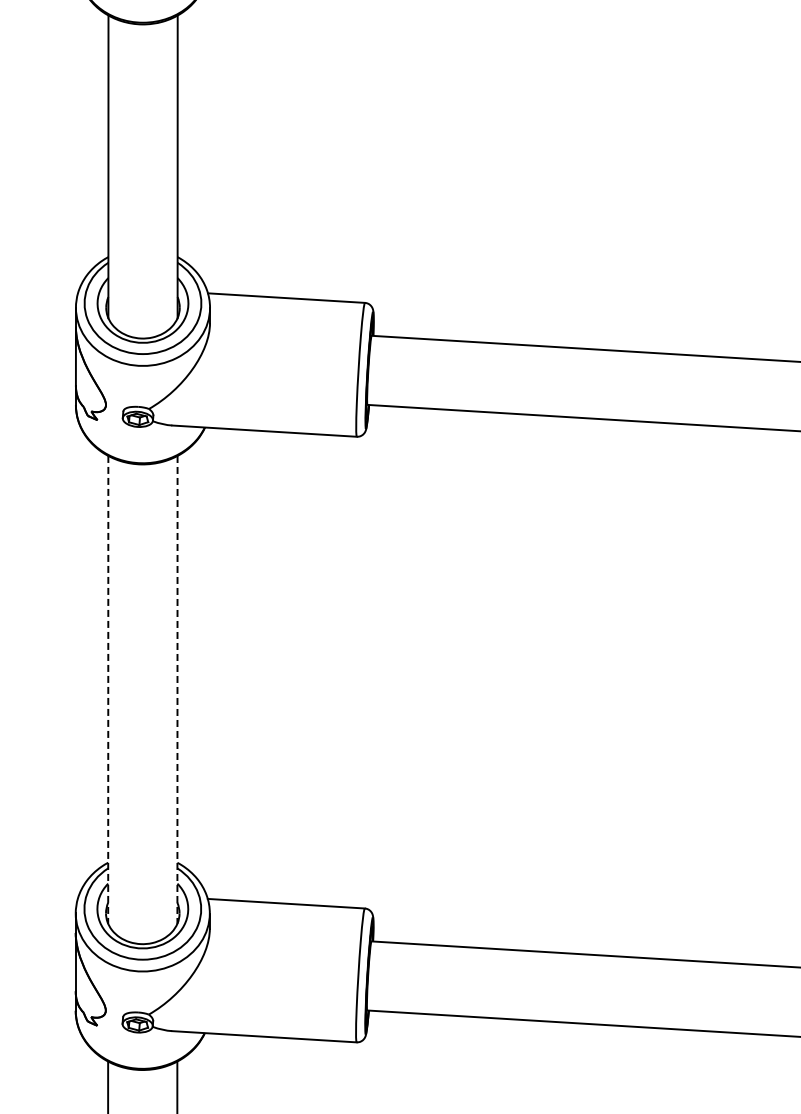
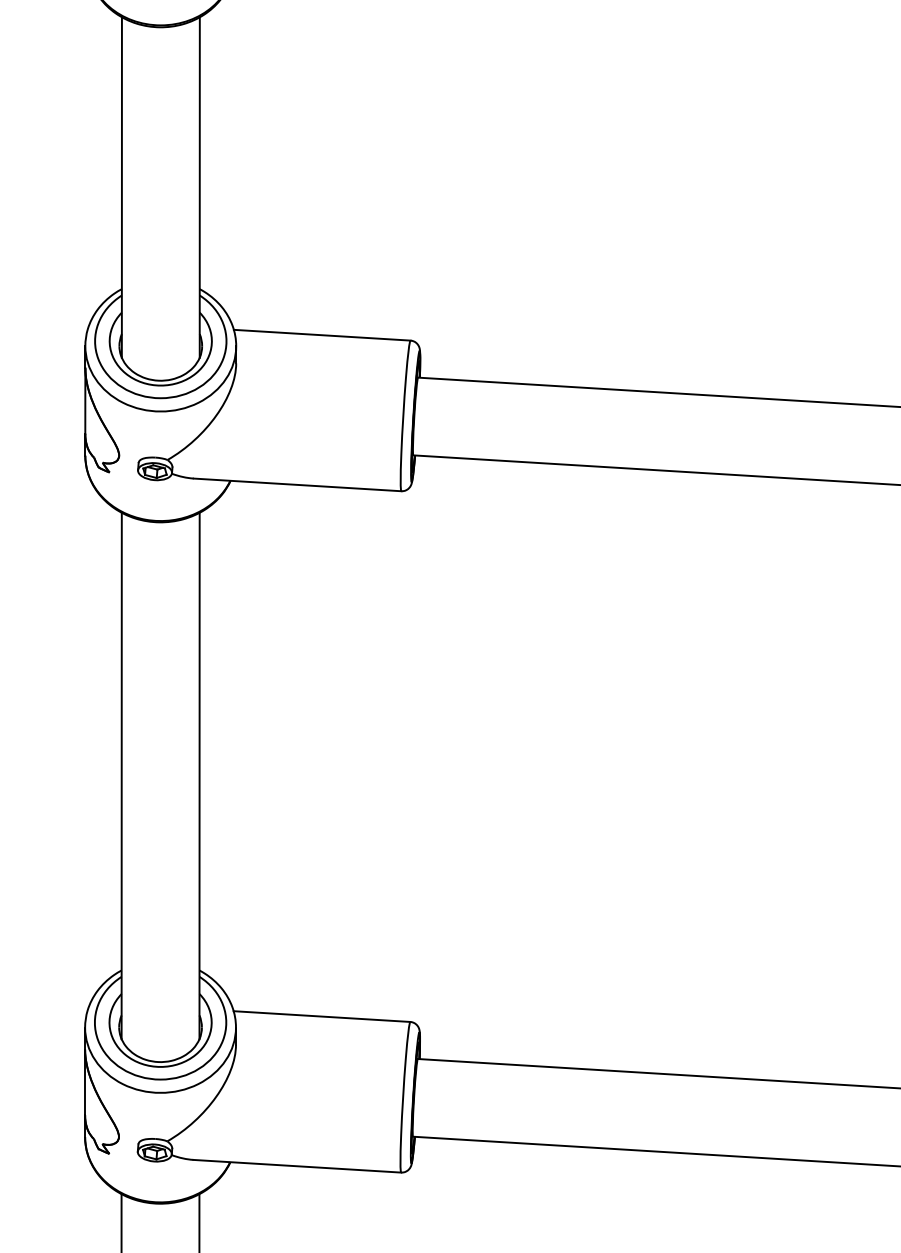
line: (108, 689) -> (121, 775), dashed -> solid
line: (177, 689) -> (199, 775), dashed -> solid

